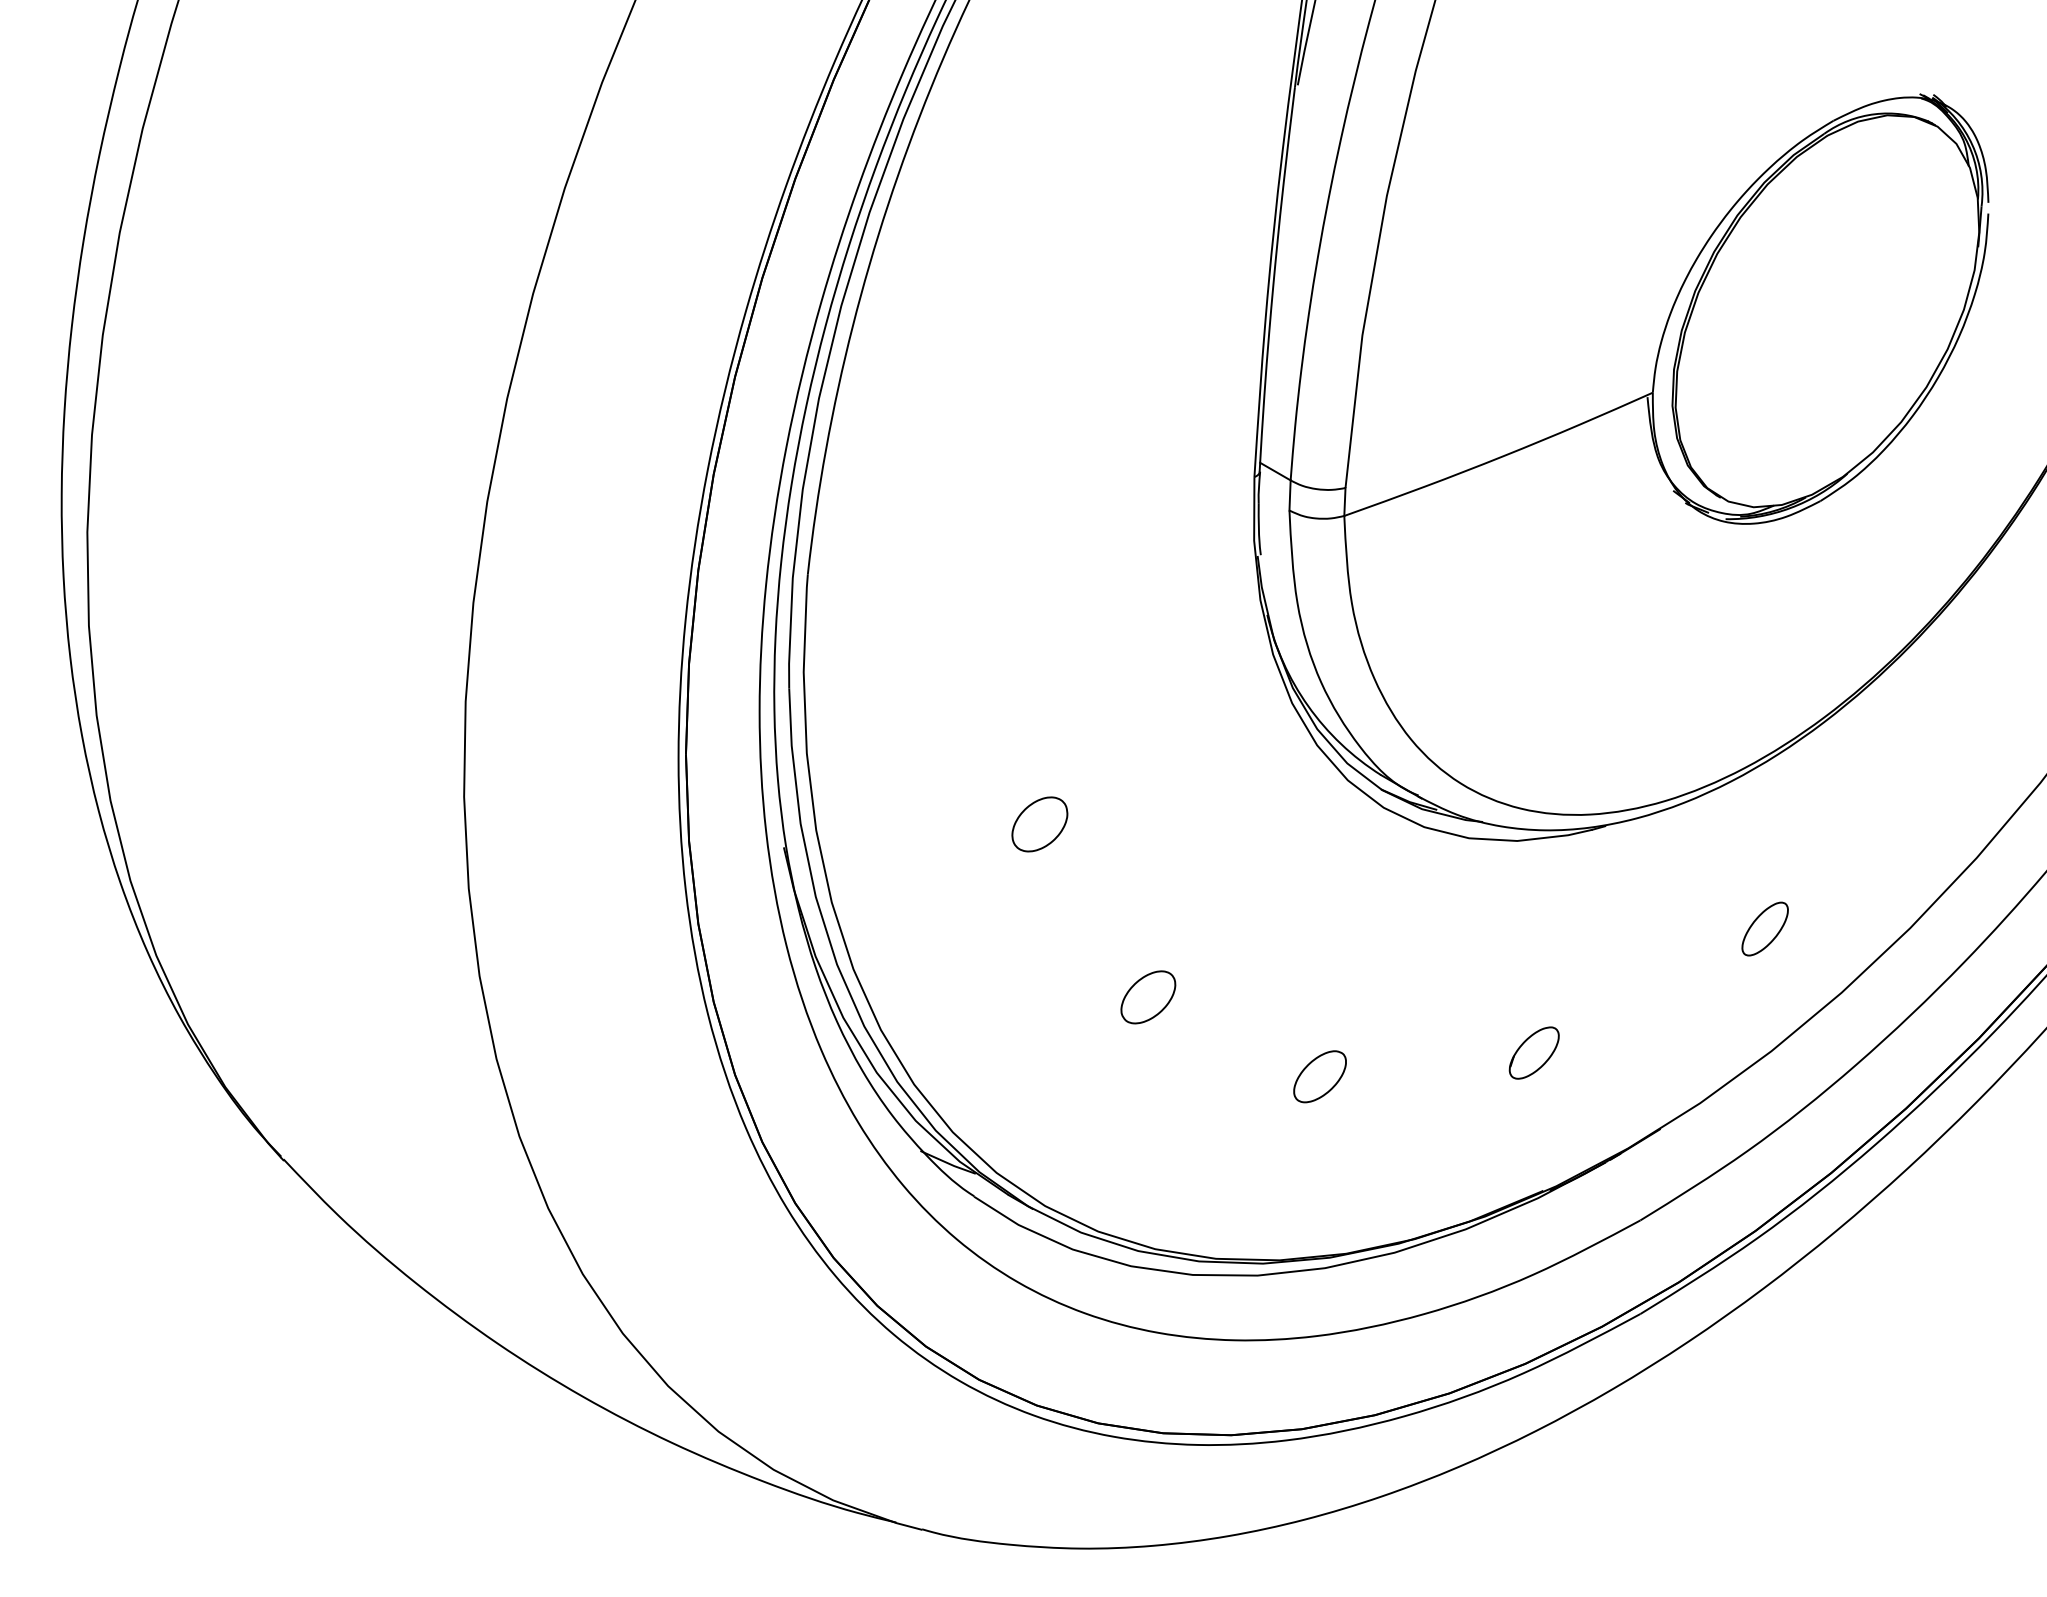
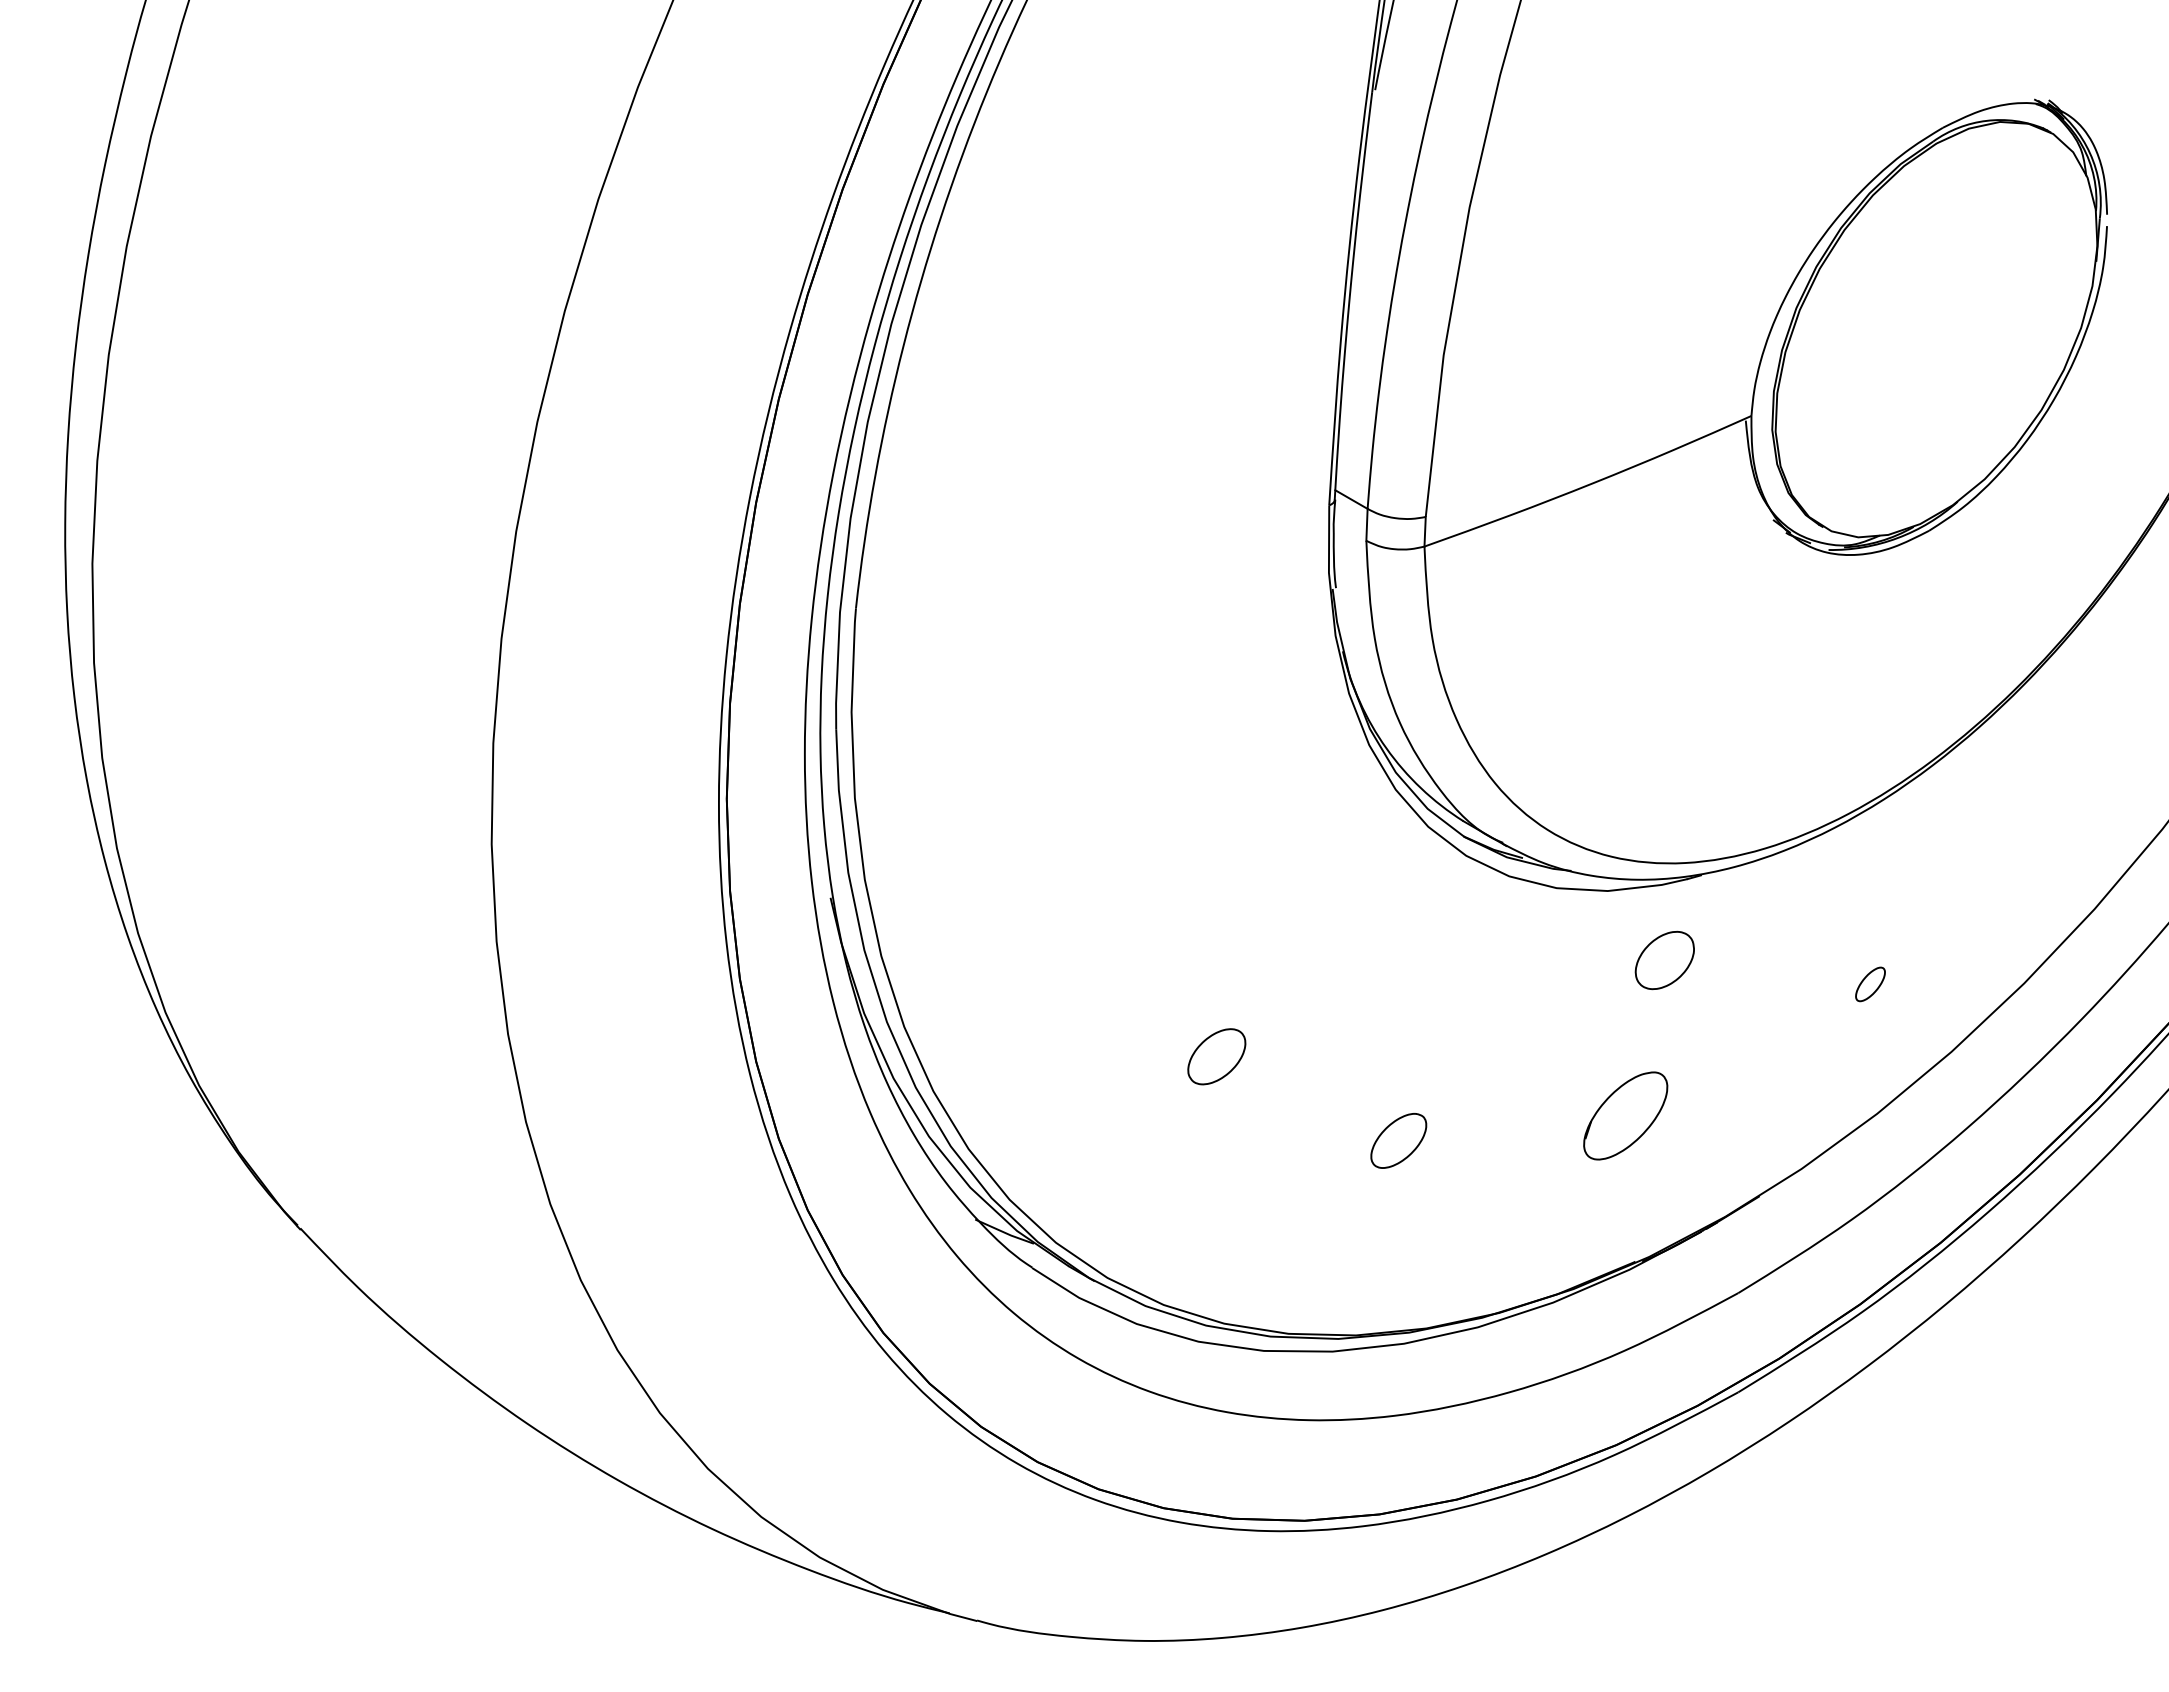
part: (1039, 824) -> (1664, 960), moved
part: (1765, 929) -> (1870, 984), size x0.6
part: (1533, 1052) -> (1625, 1115), size x1.6

